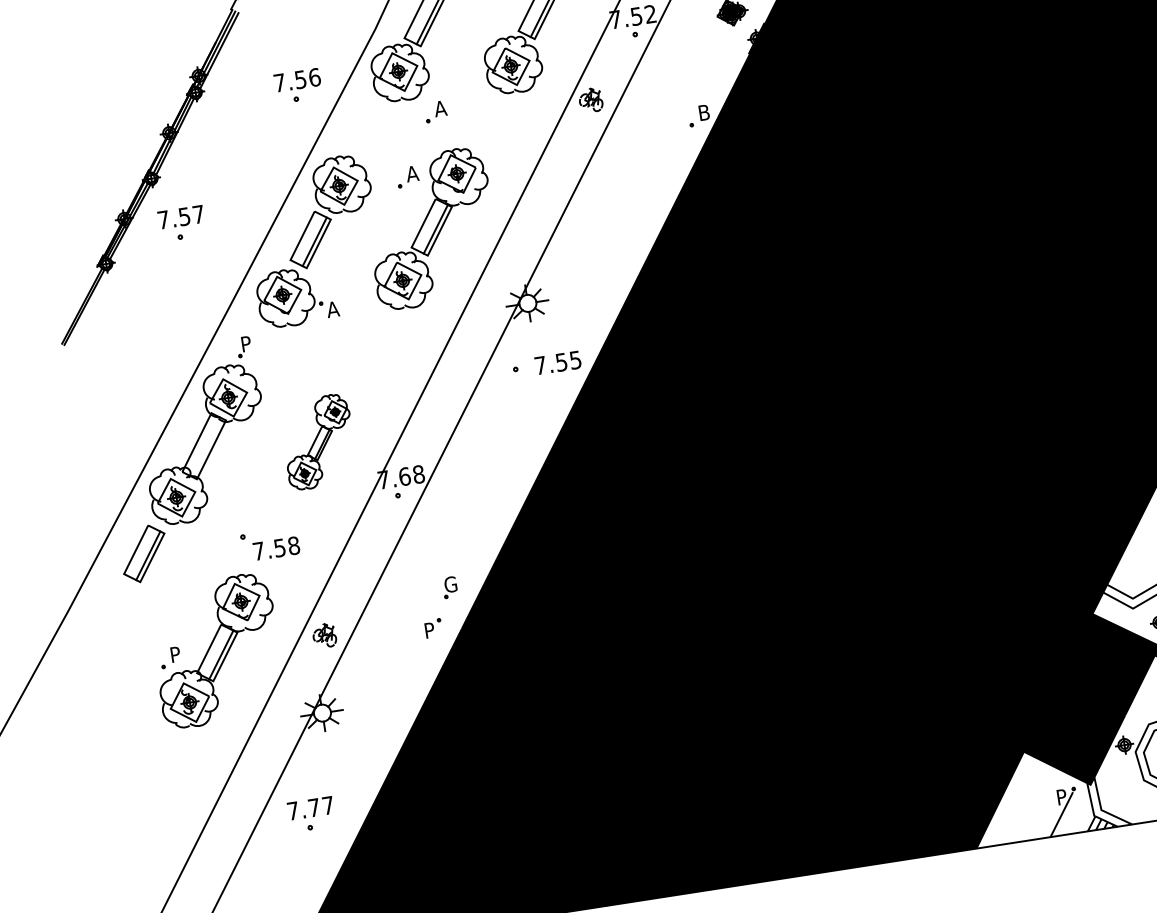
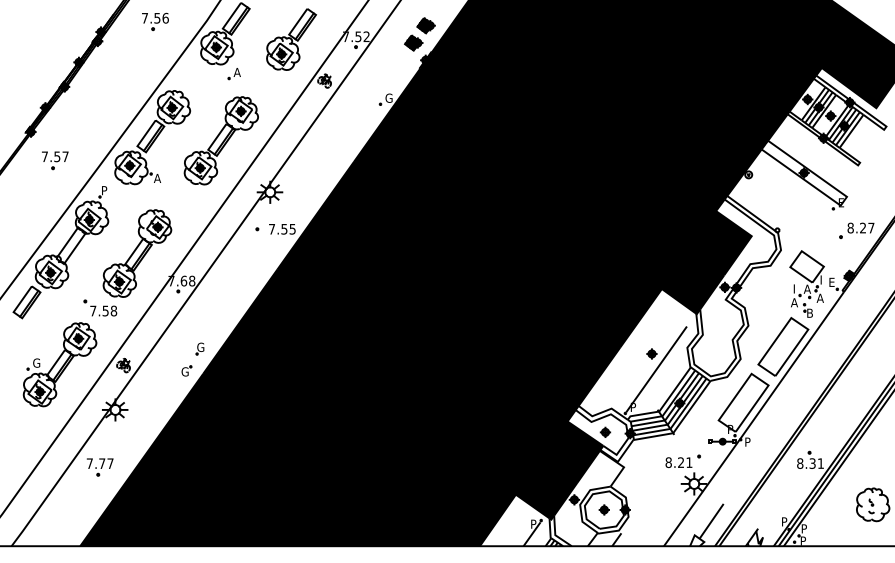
part: (298, 85) -> (155, 21), moved
text: (703, 111) -> (388, 97), B -> G
part: (406, 178) -> (211, 109), removed
part: (182, 223) -> (55, 160), moved
part: (318, 442) -> (137, 253), size x1.67
text: (429, 629) -> (184, 371), P -> G
text: (176, 653) -> (36, 362), P -> G

